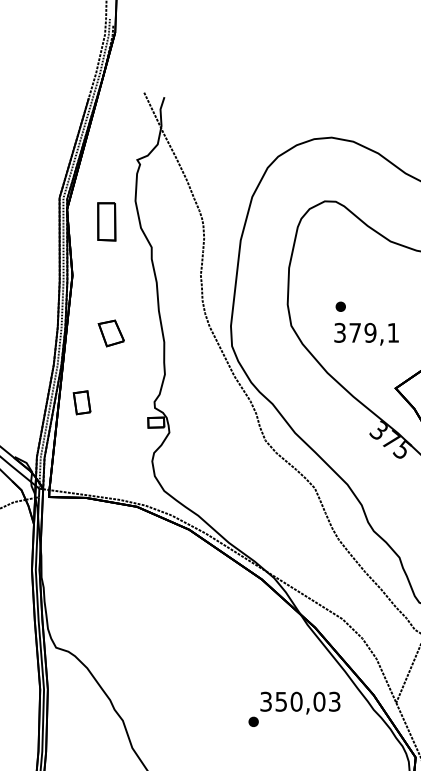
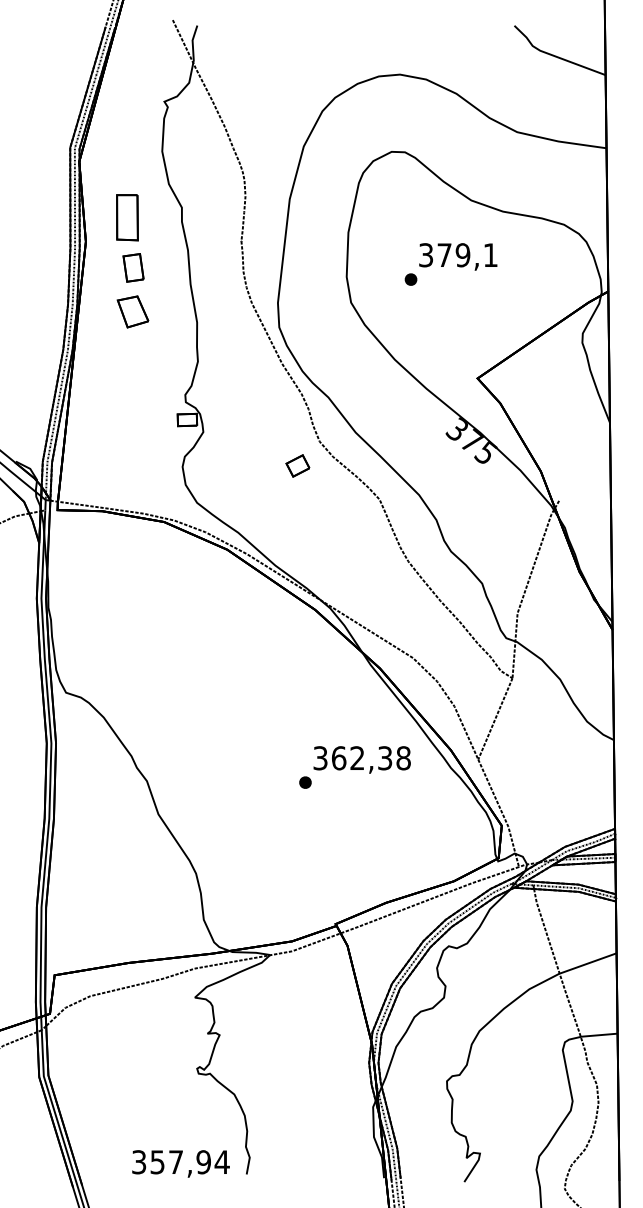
part: (106, 221) -> (127, 217), moved
text: (366, 333) -> (458, 256), moved
part: (82, 402) -> (133, 267), moved
part: (247, 460) -> (297, 465), added
text: (308, 701) -> (371, 758), 350,03 -> 362,38

